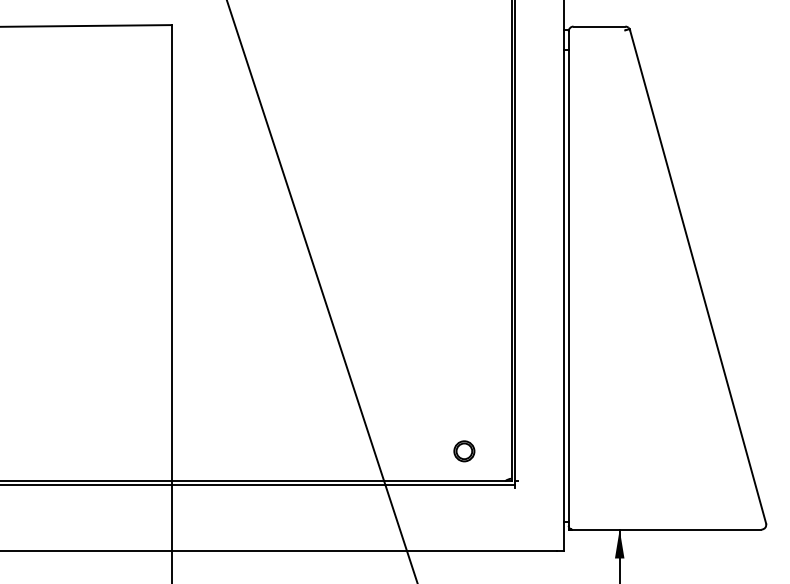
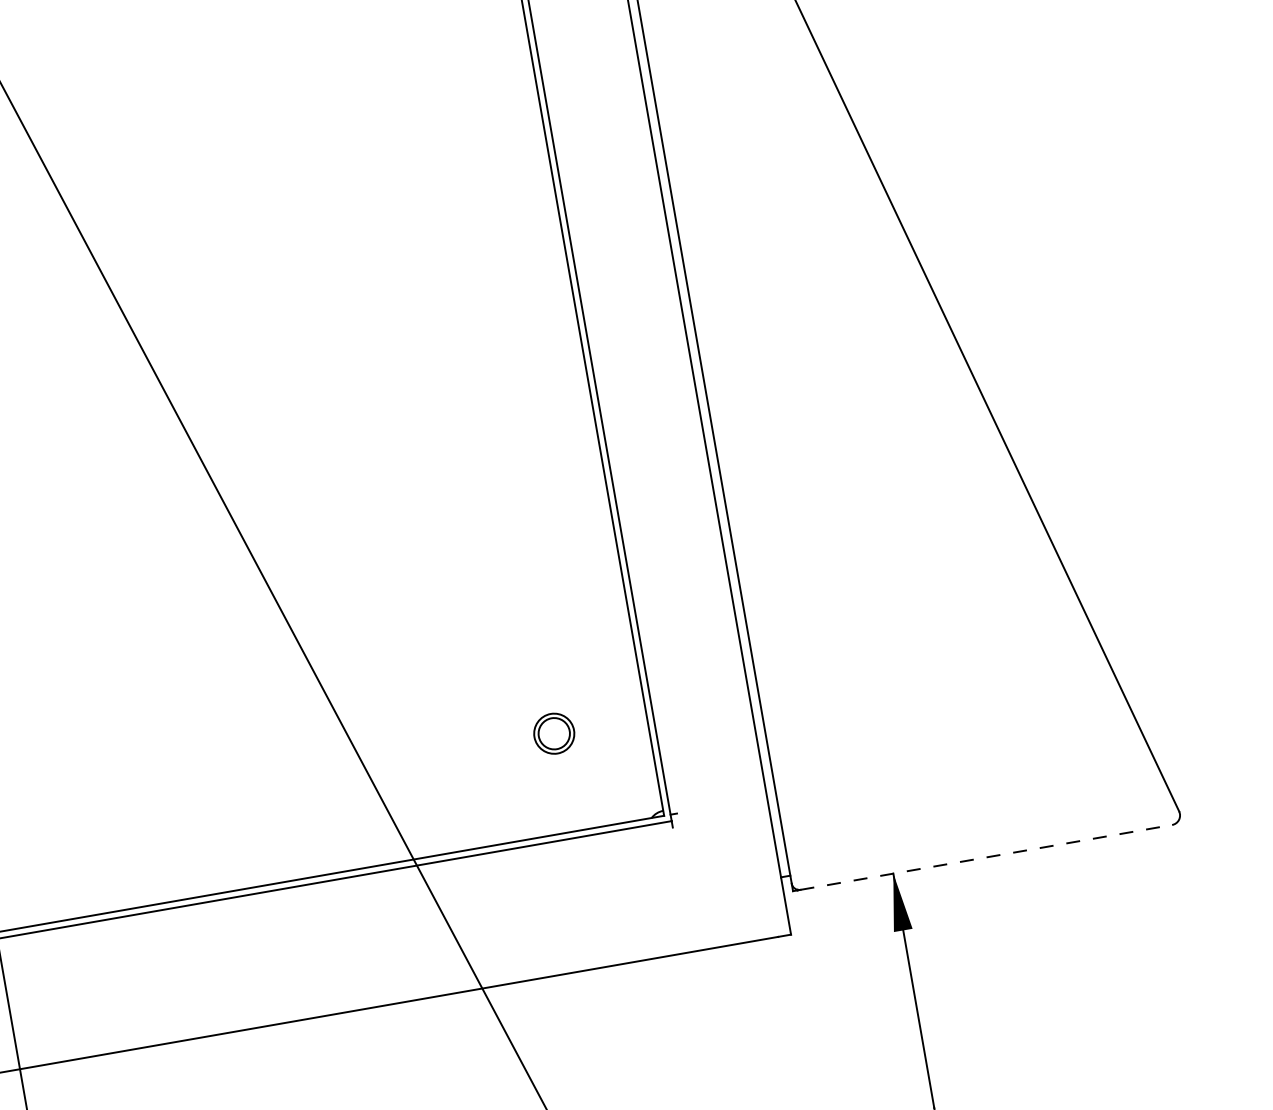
part: (464, 451) -> (554, 734), moved
line: (666, 529) -> (985, 857), solid -> dashed

